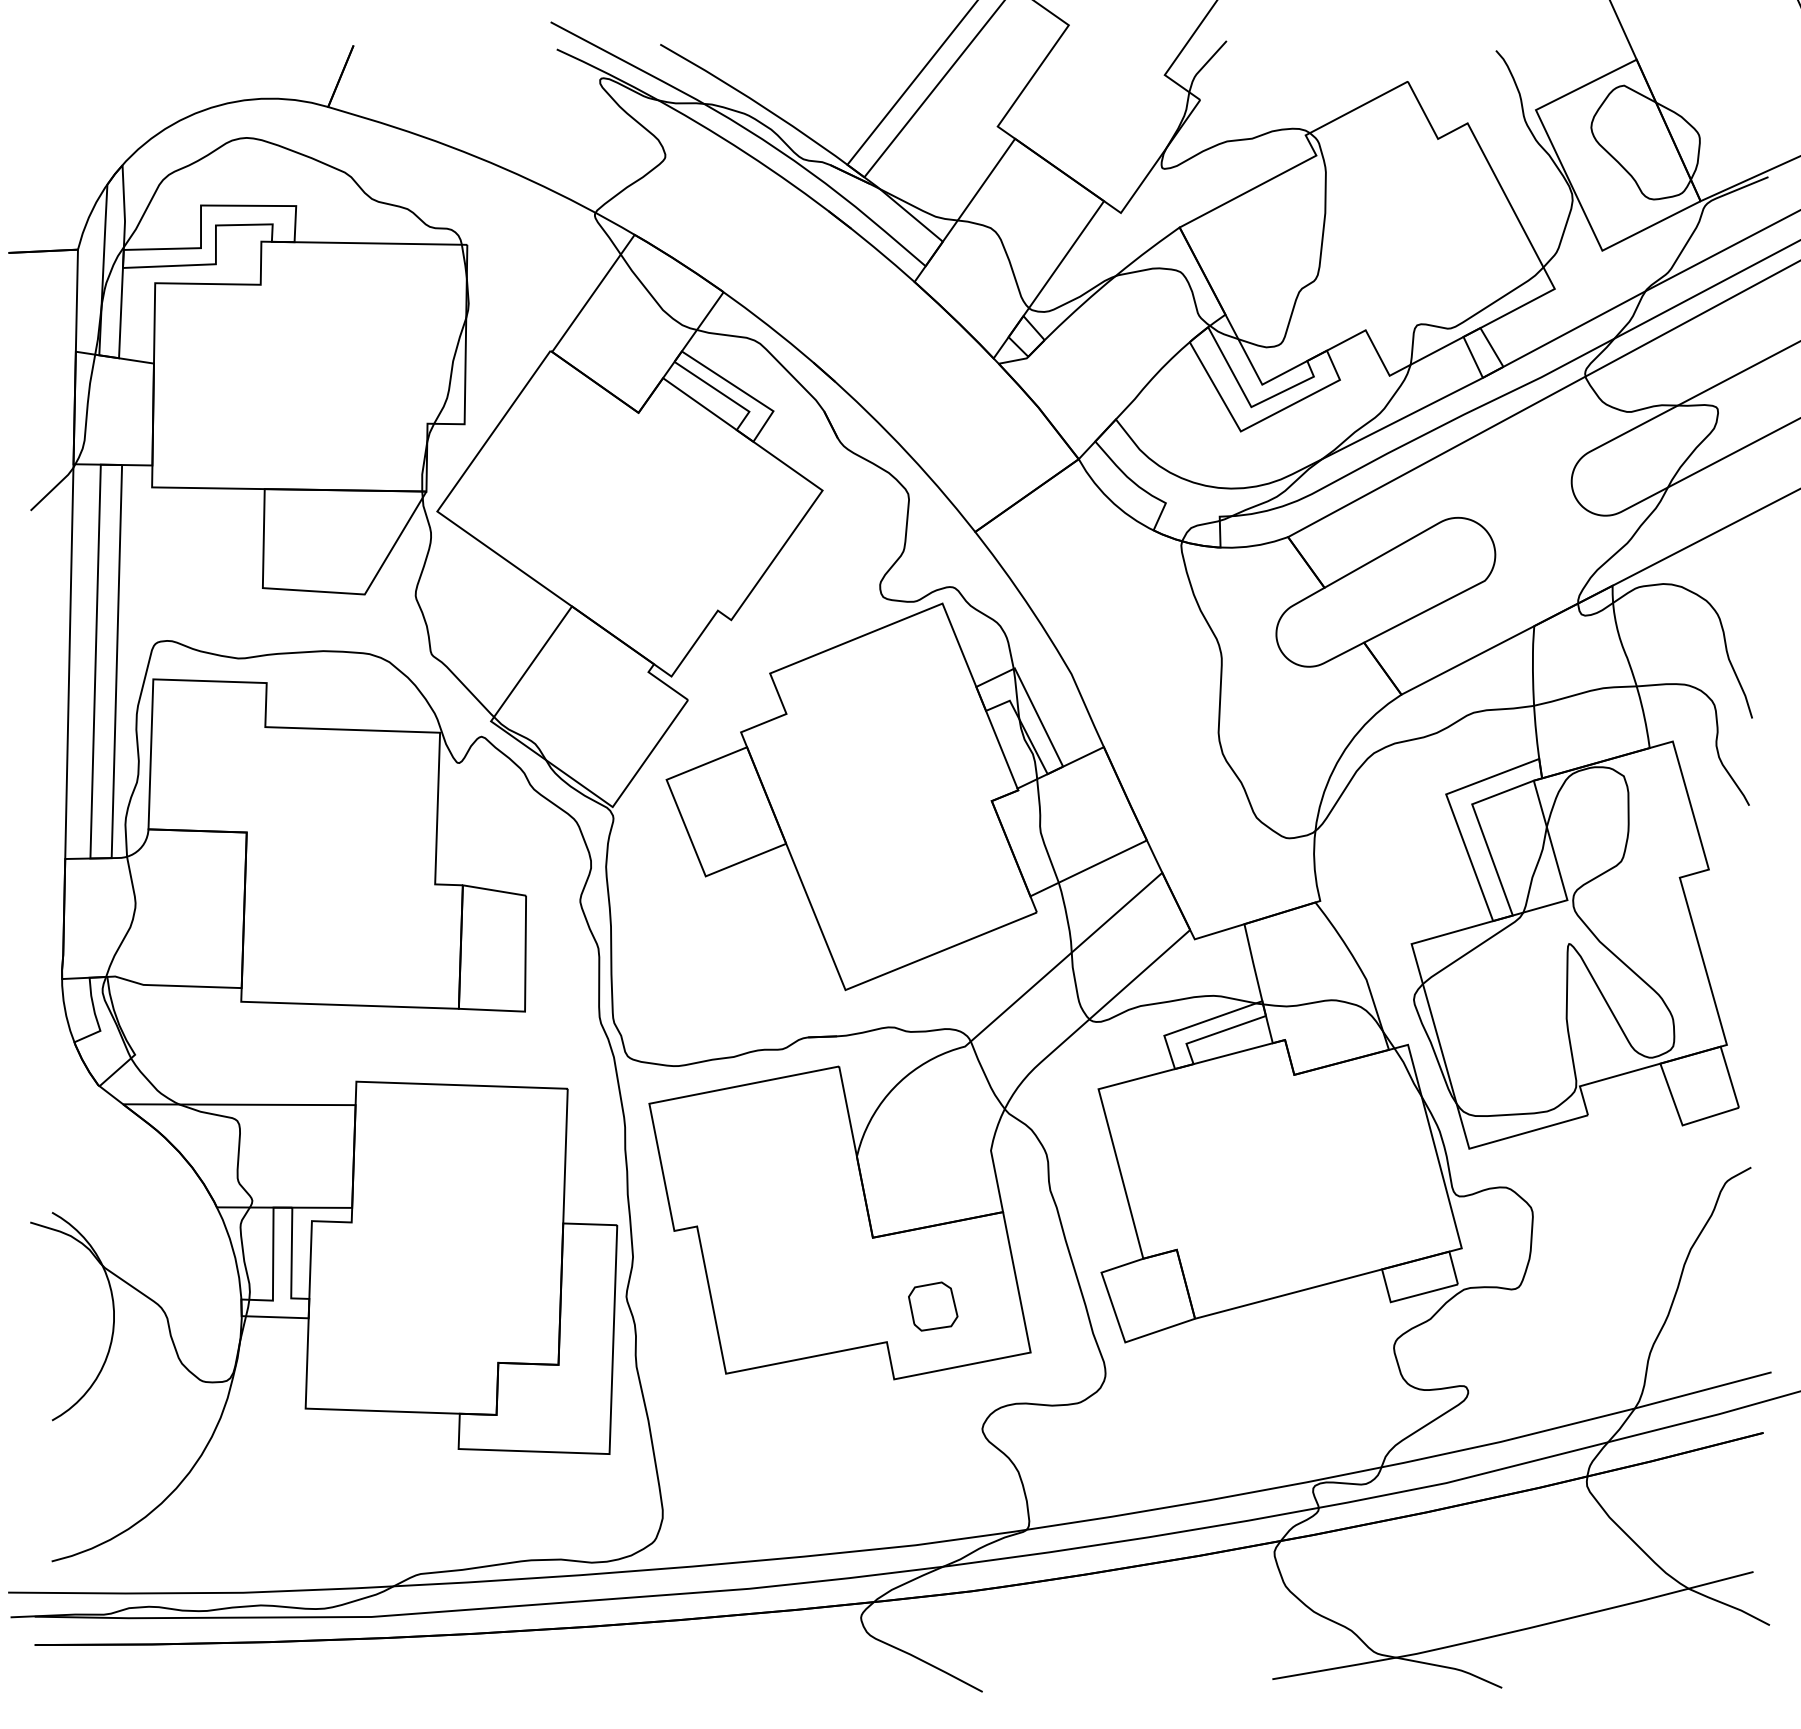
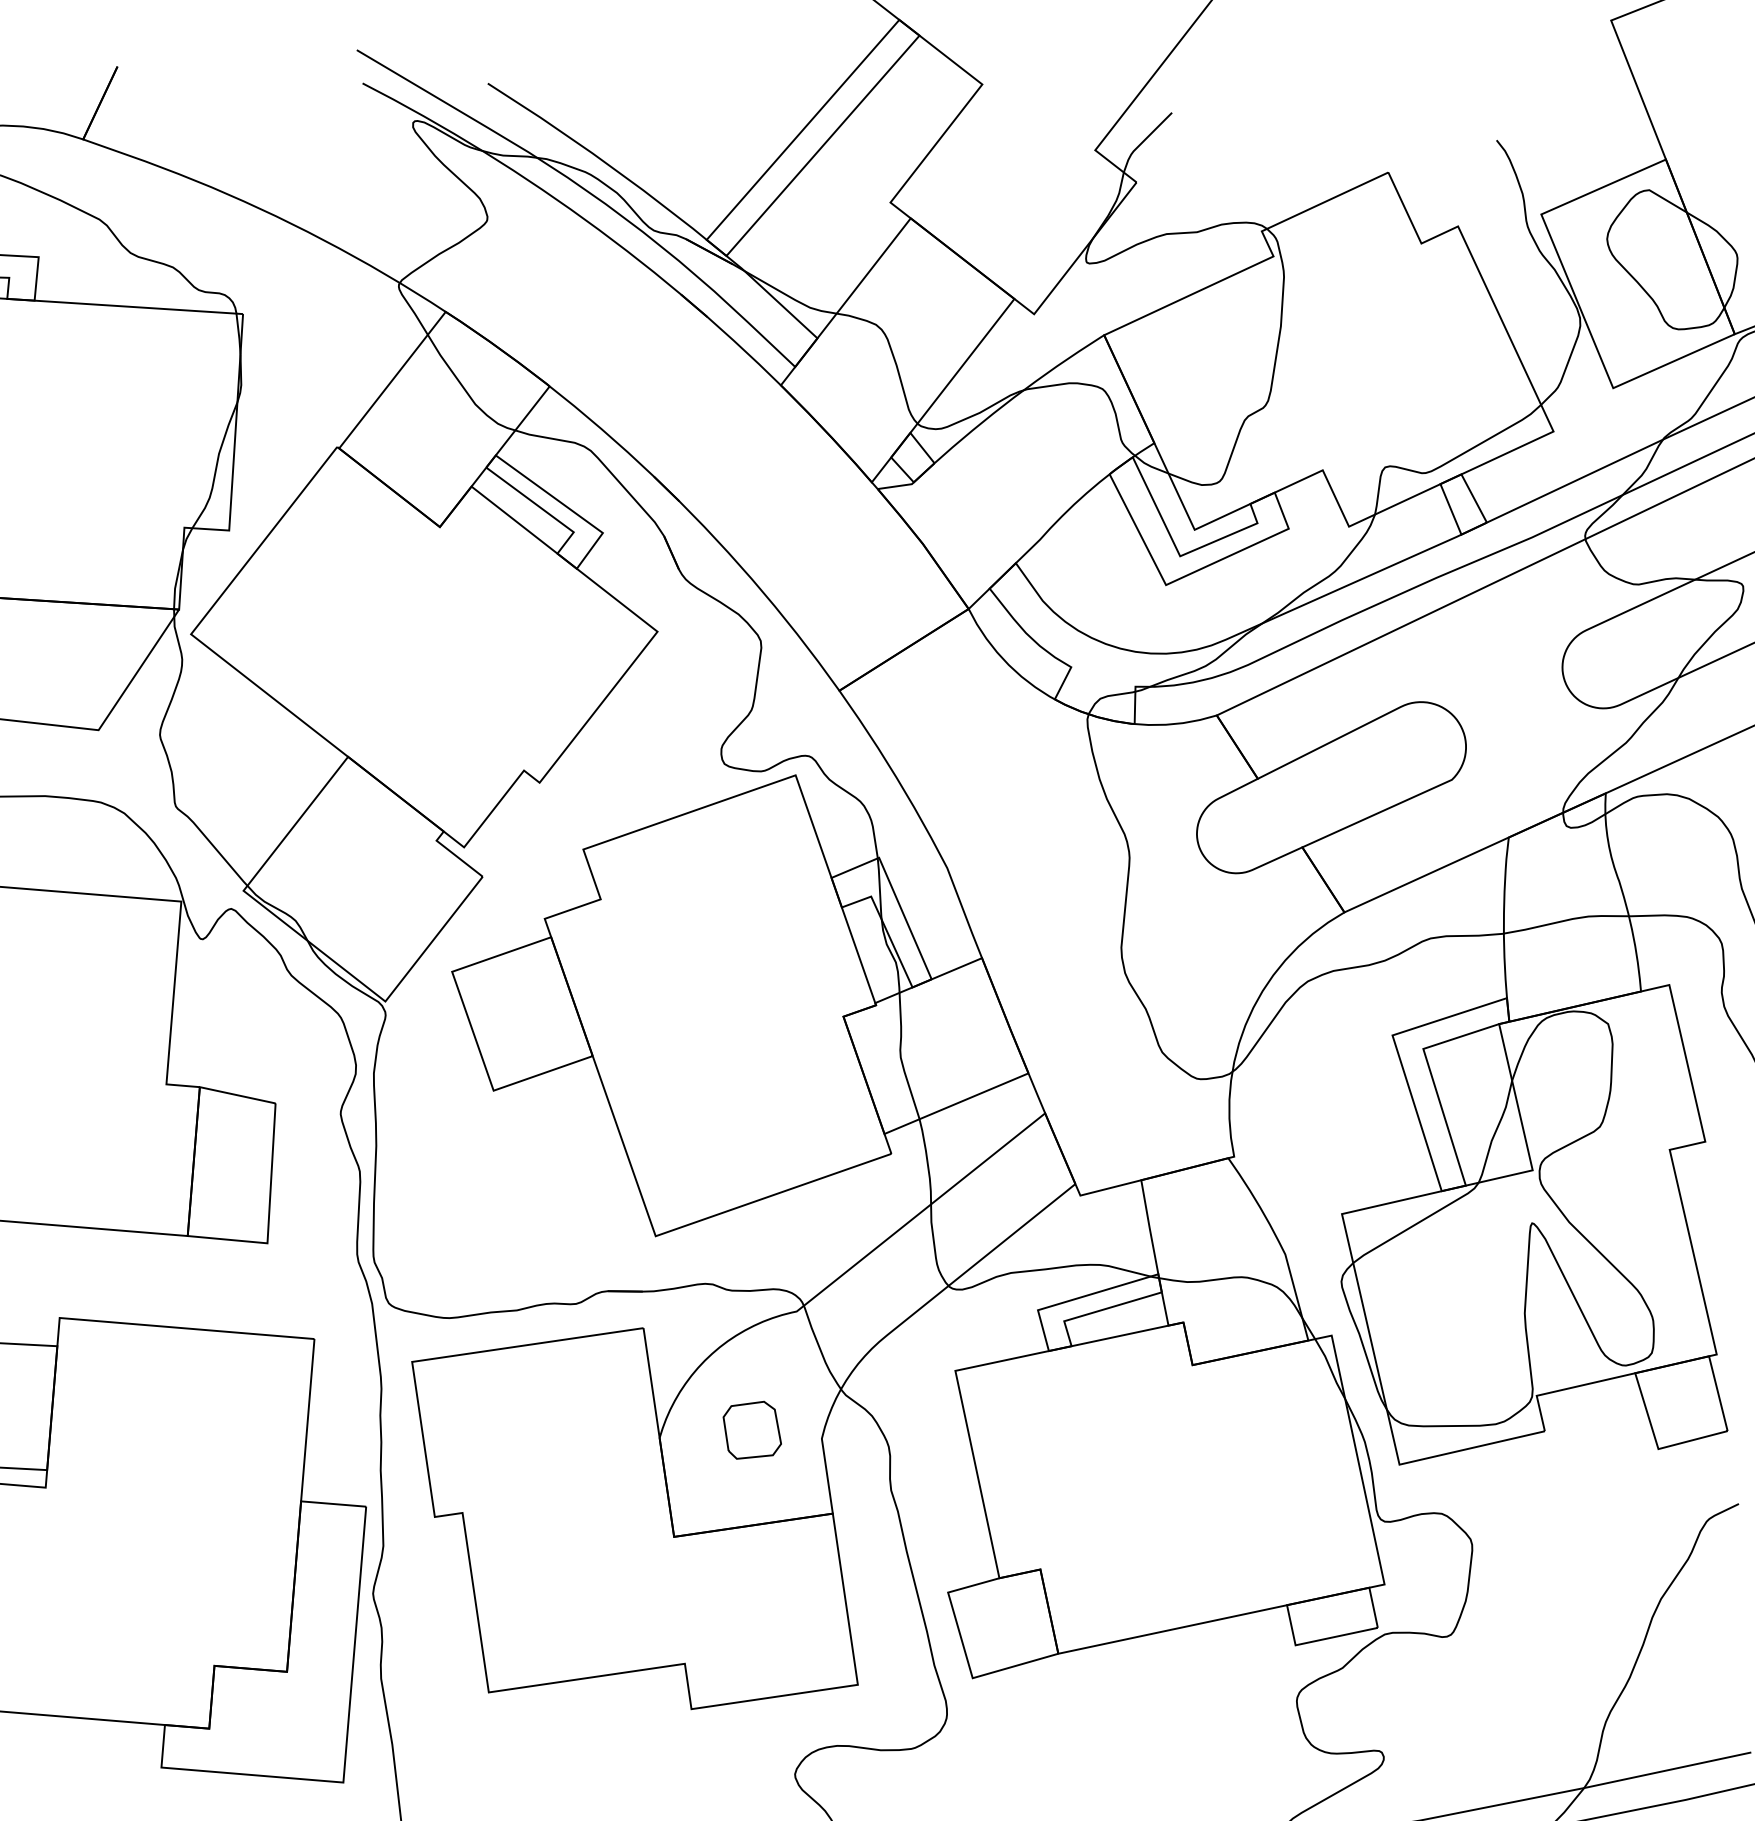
part: (933, 1306) -> (752, 1430), moved

